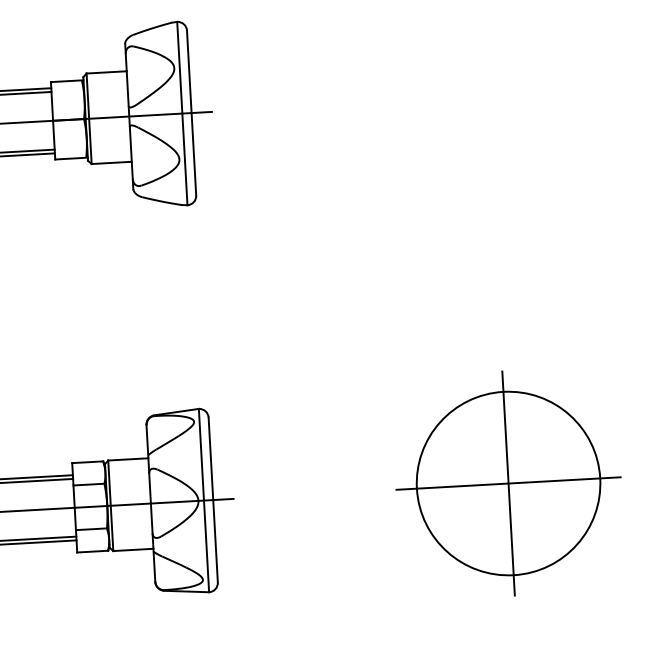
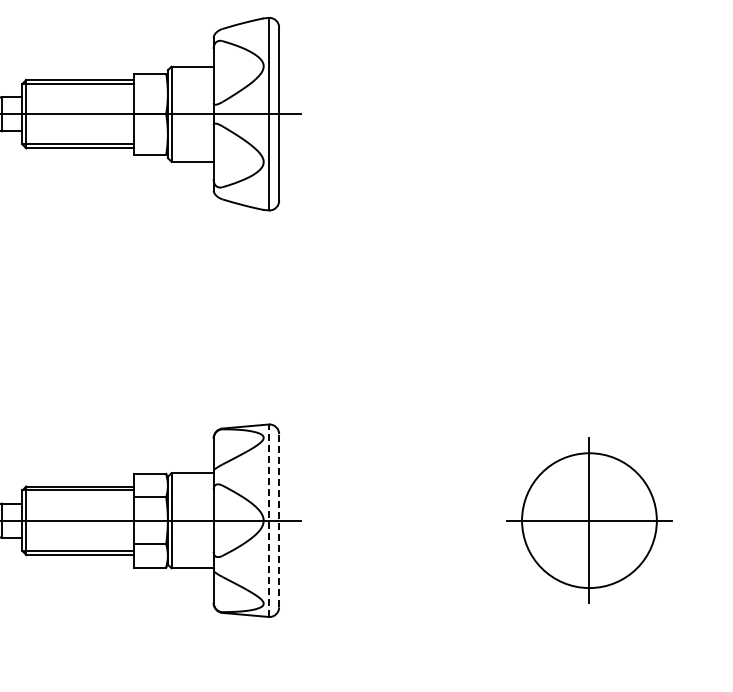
part: (508, 483) -> (589, 520), size x0.7
line: (213, 499) -> (279, 520), solid -> dashed
line: (204, 500) -> (269, 520), solid -> dashed

